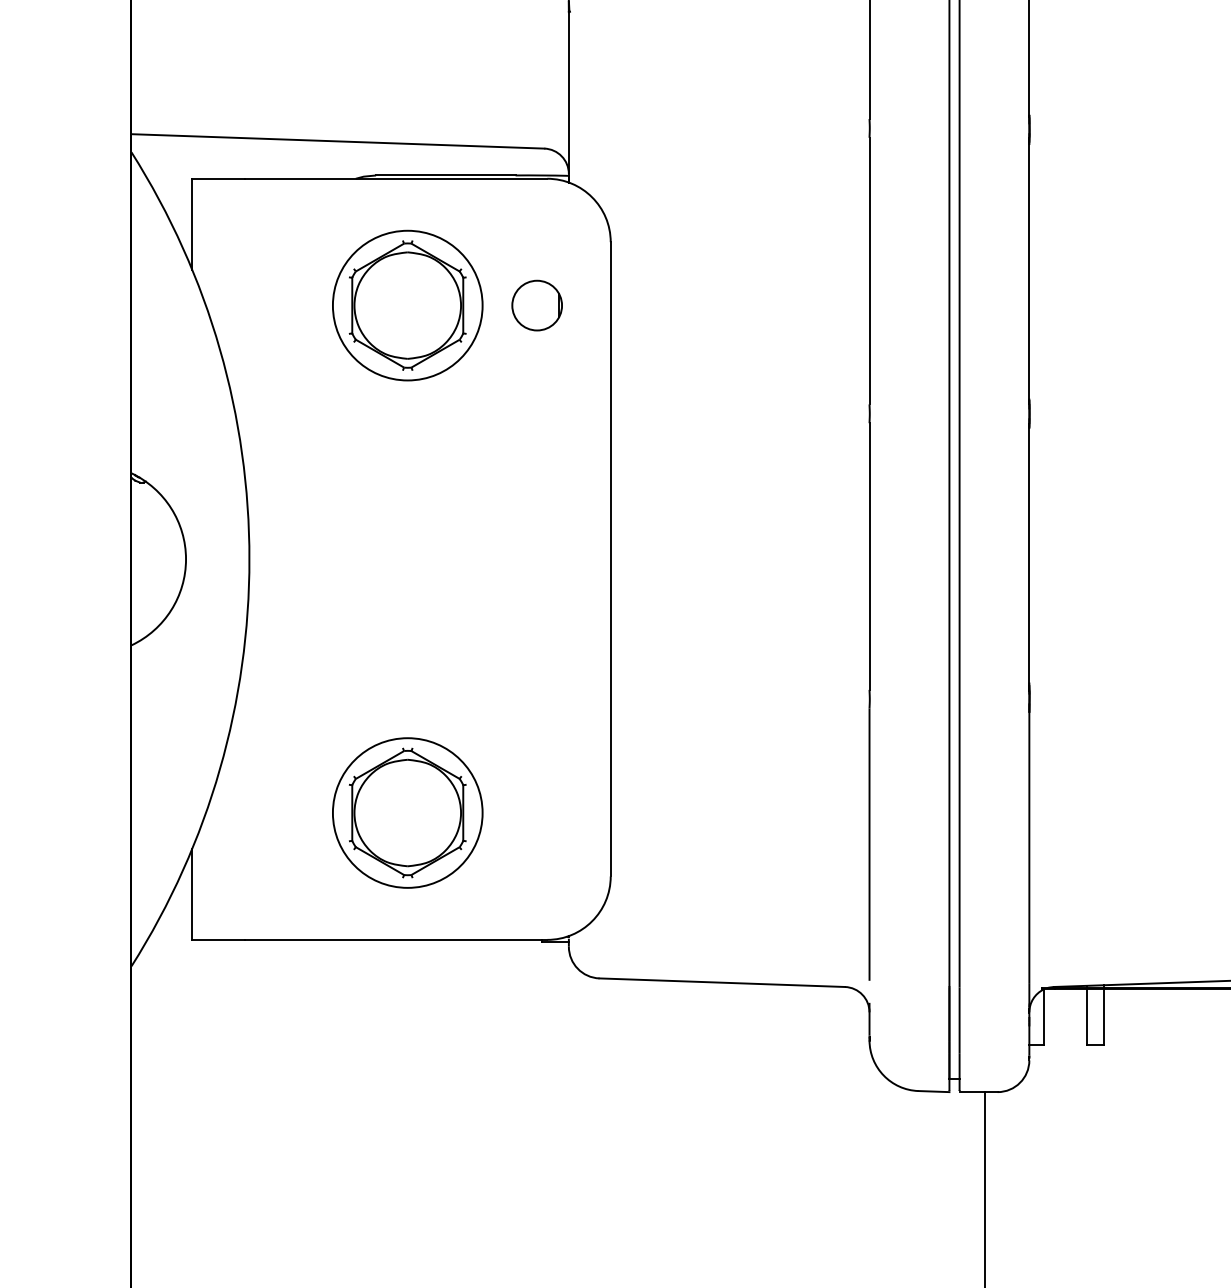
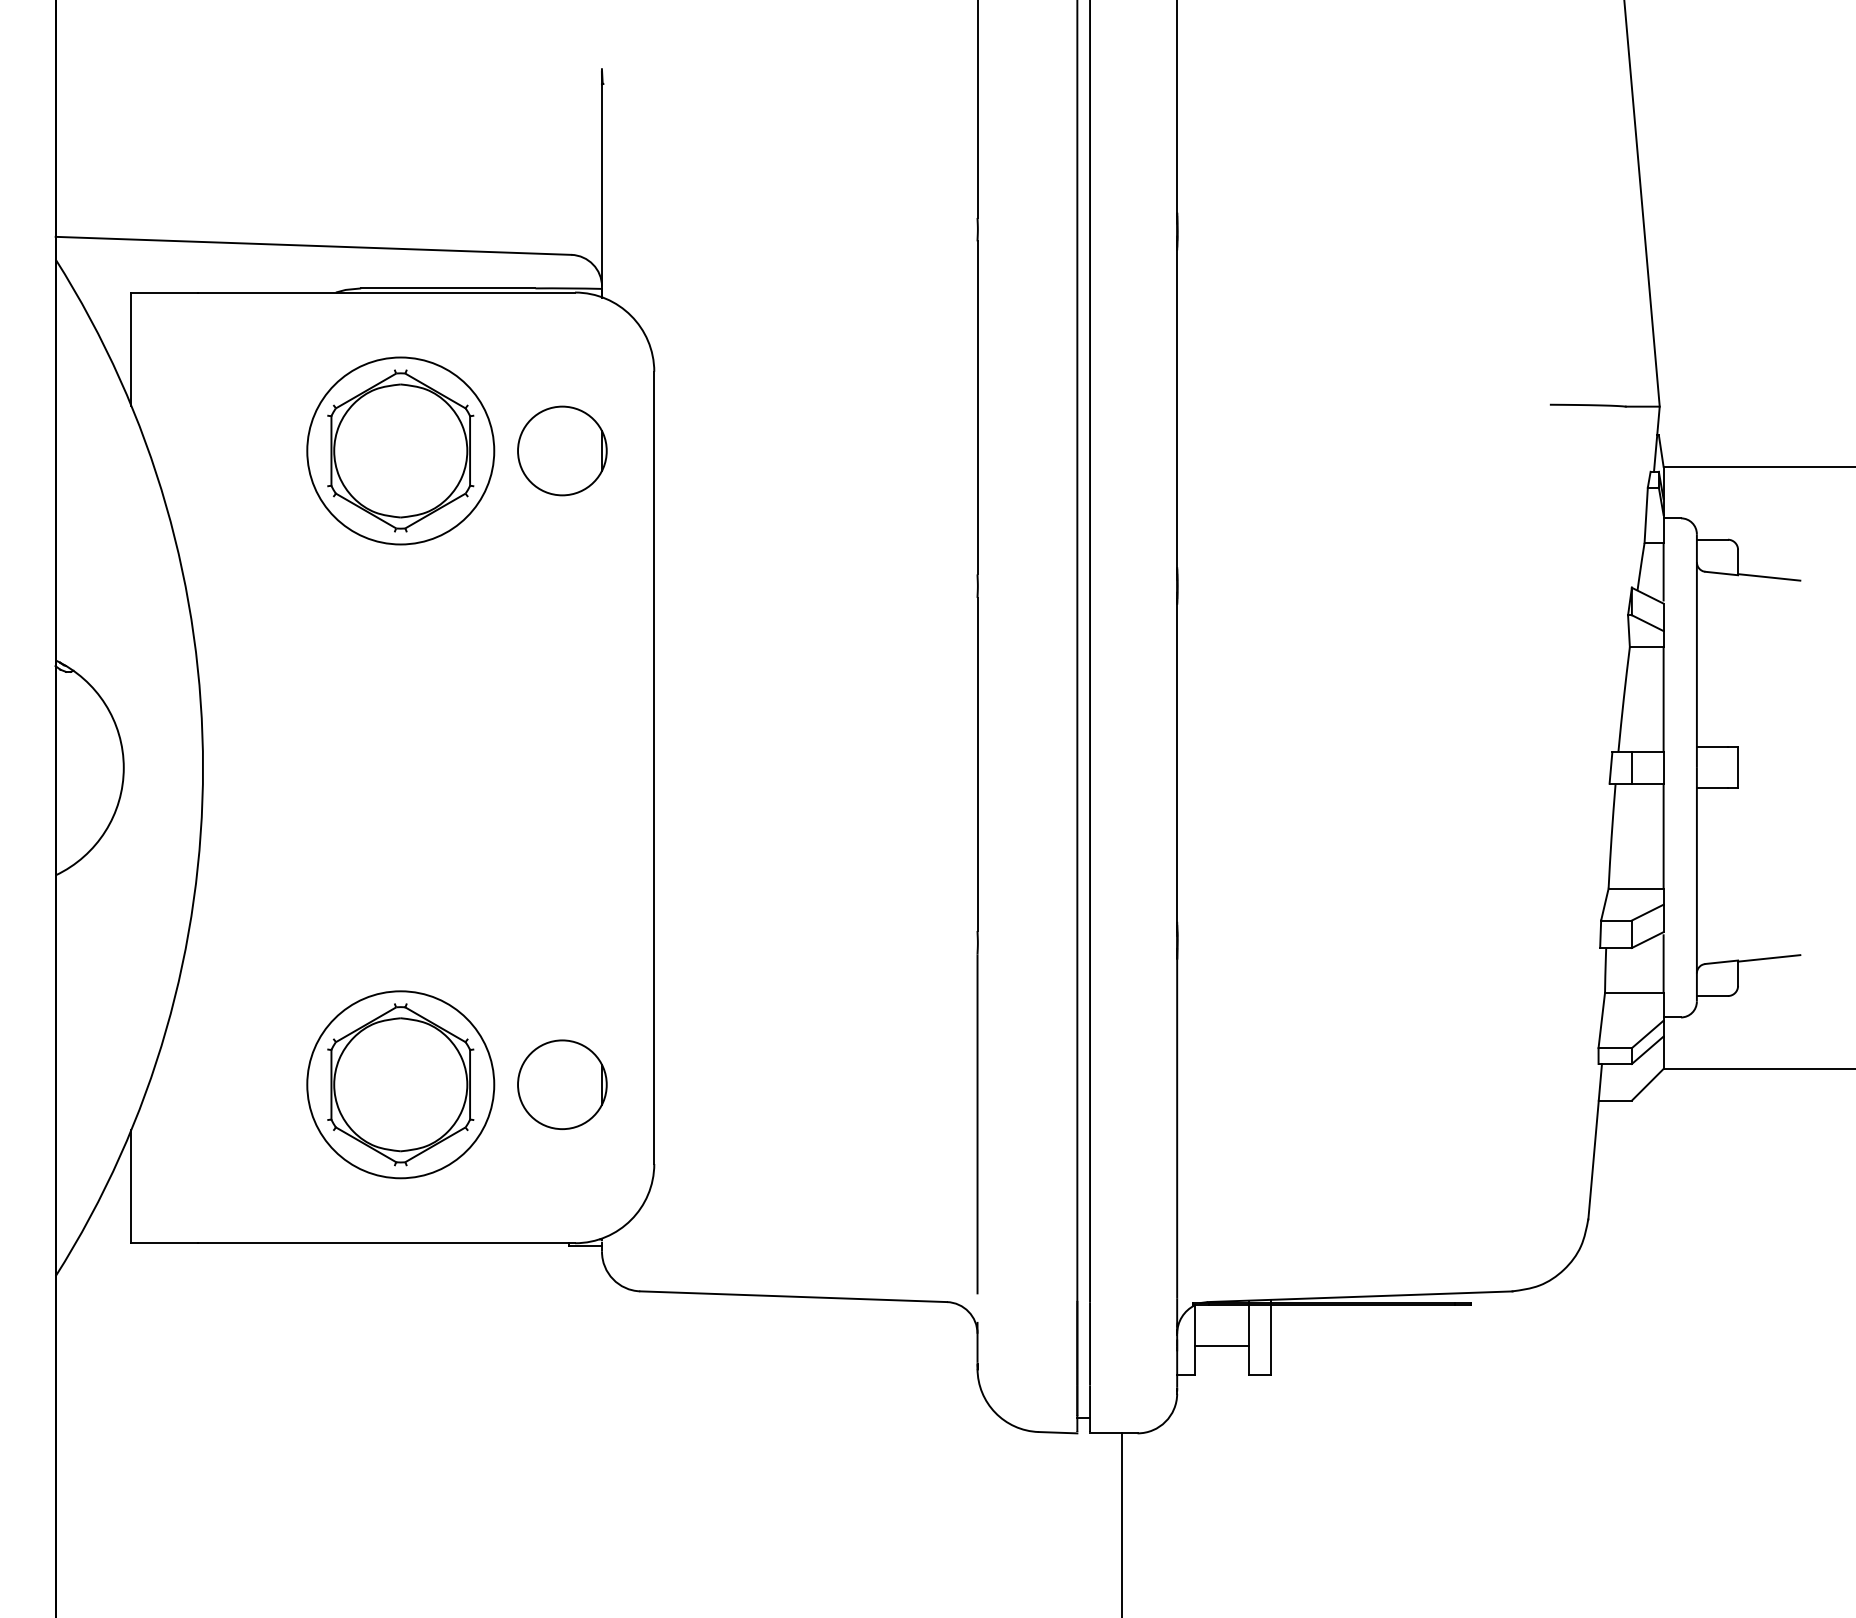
part: (537, 305) -> (562, 450), size x1.43
part: (537, 812) -> (562, 1084), added
line: (1064, 1022) -> (1221, 1346), added

